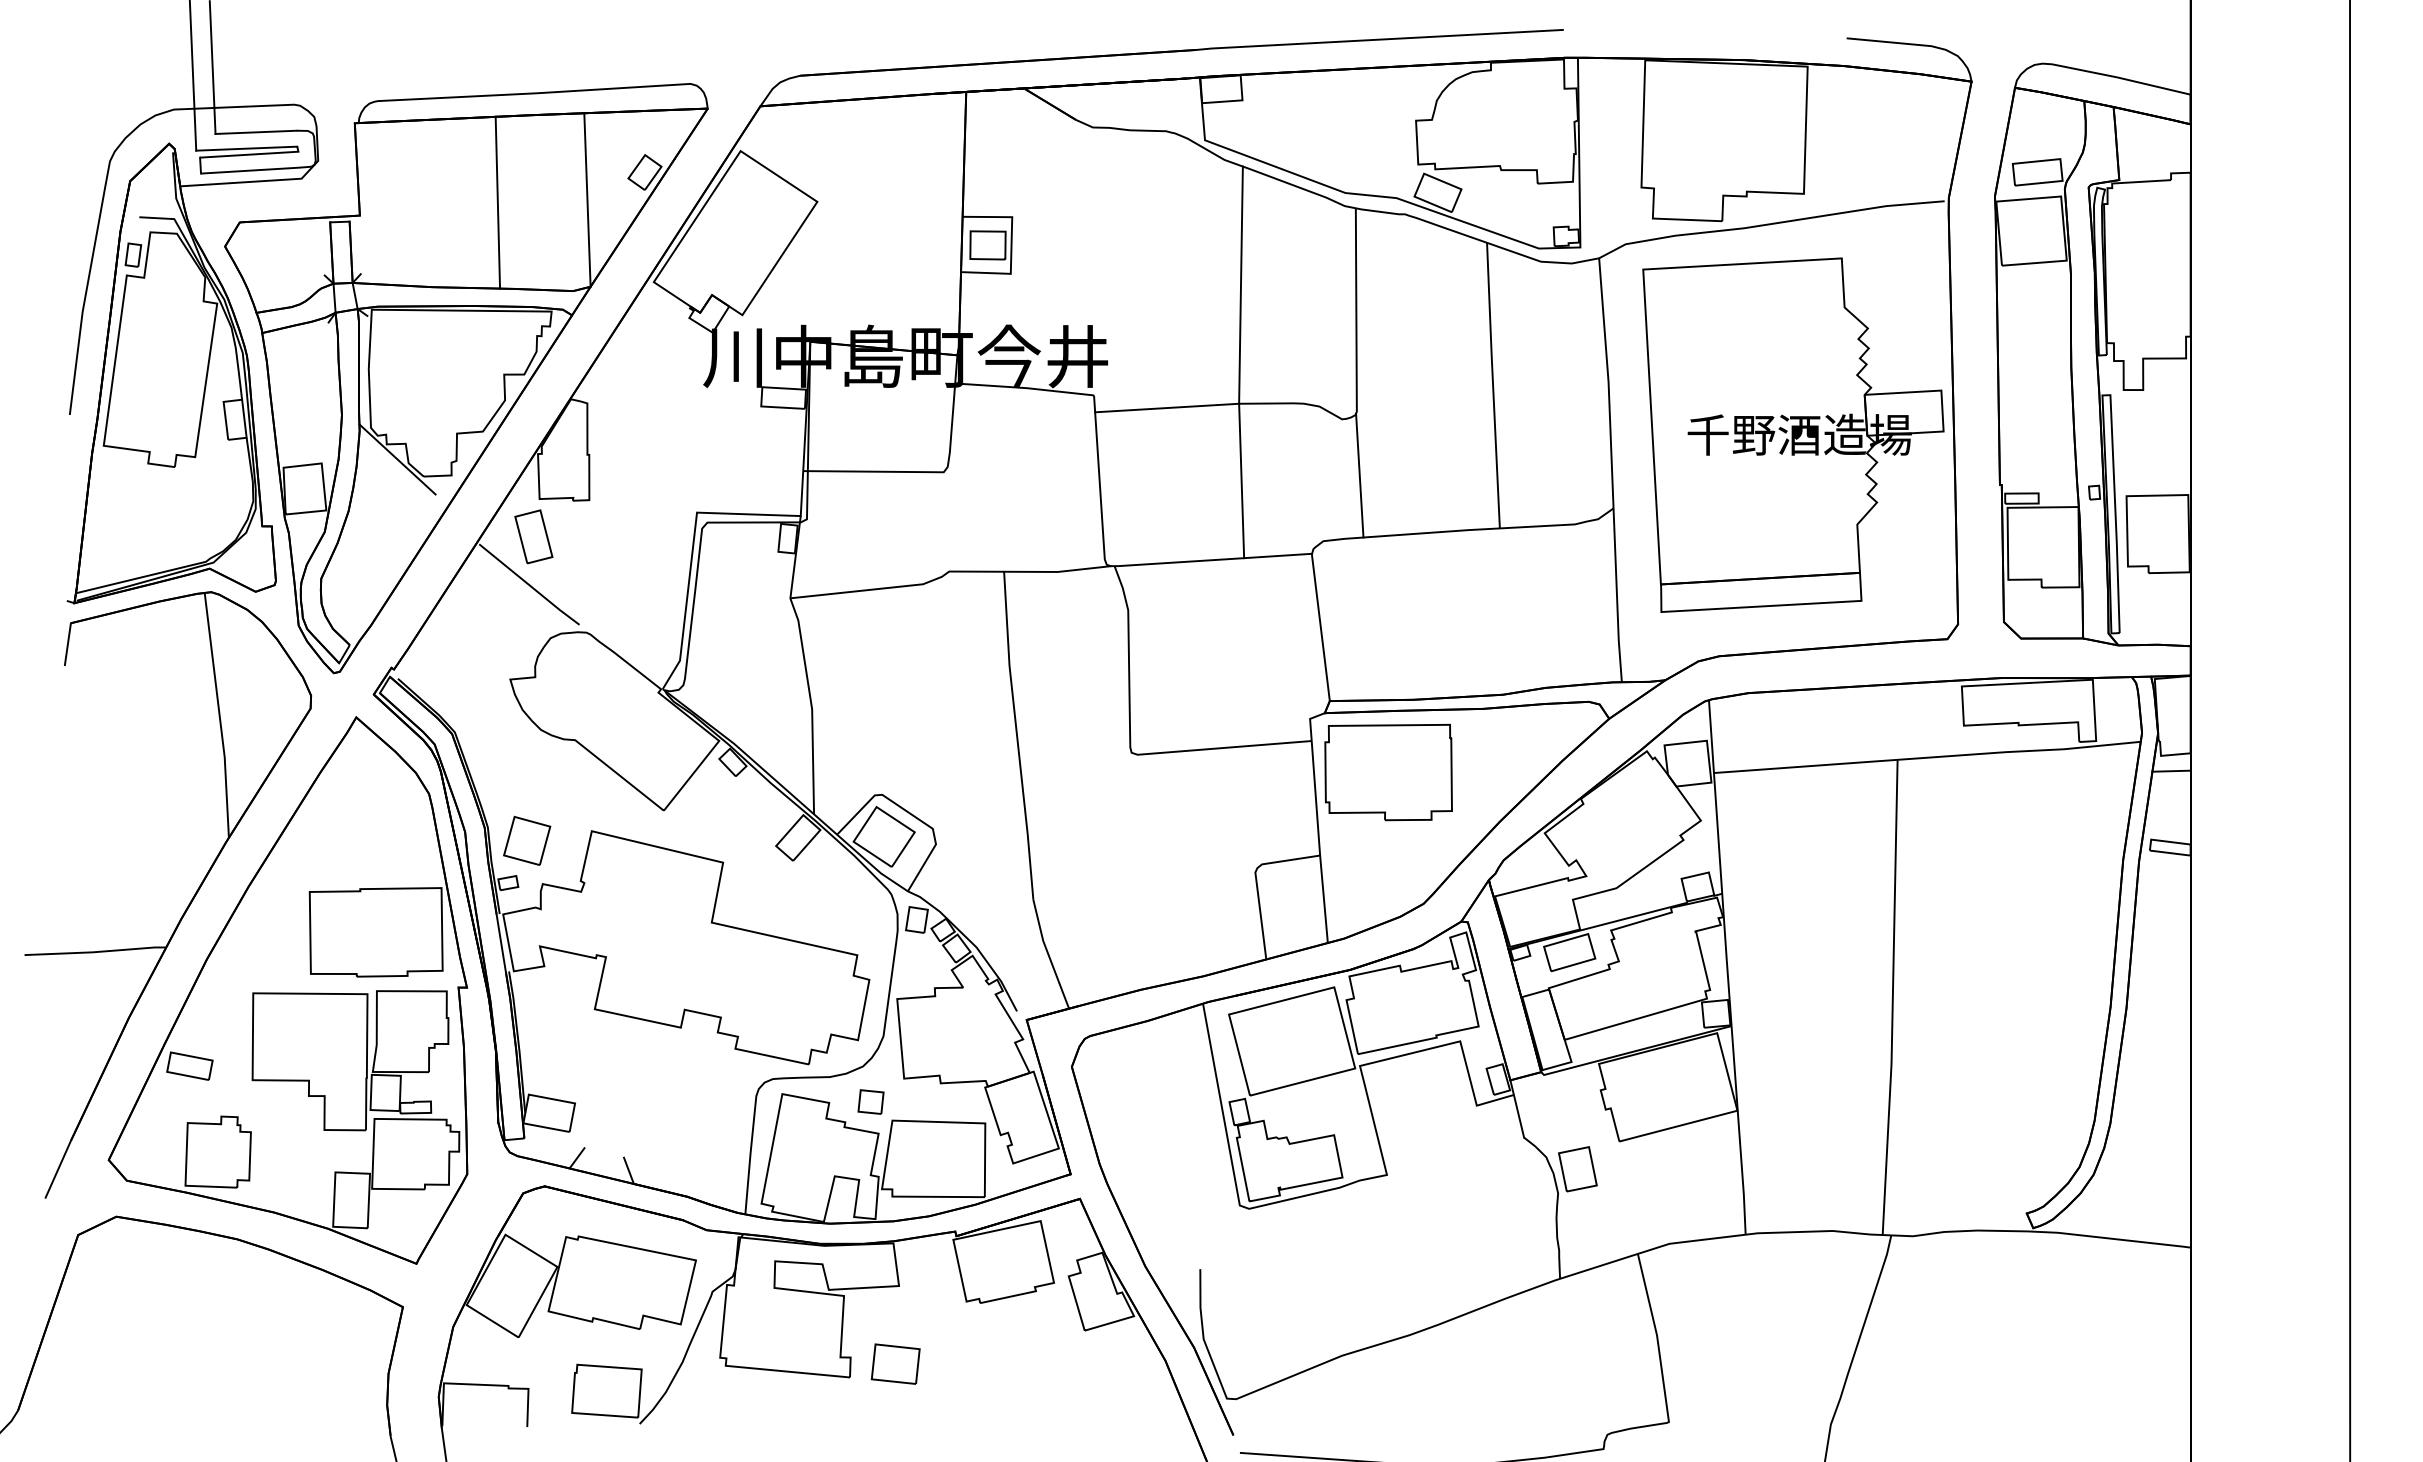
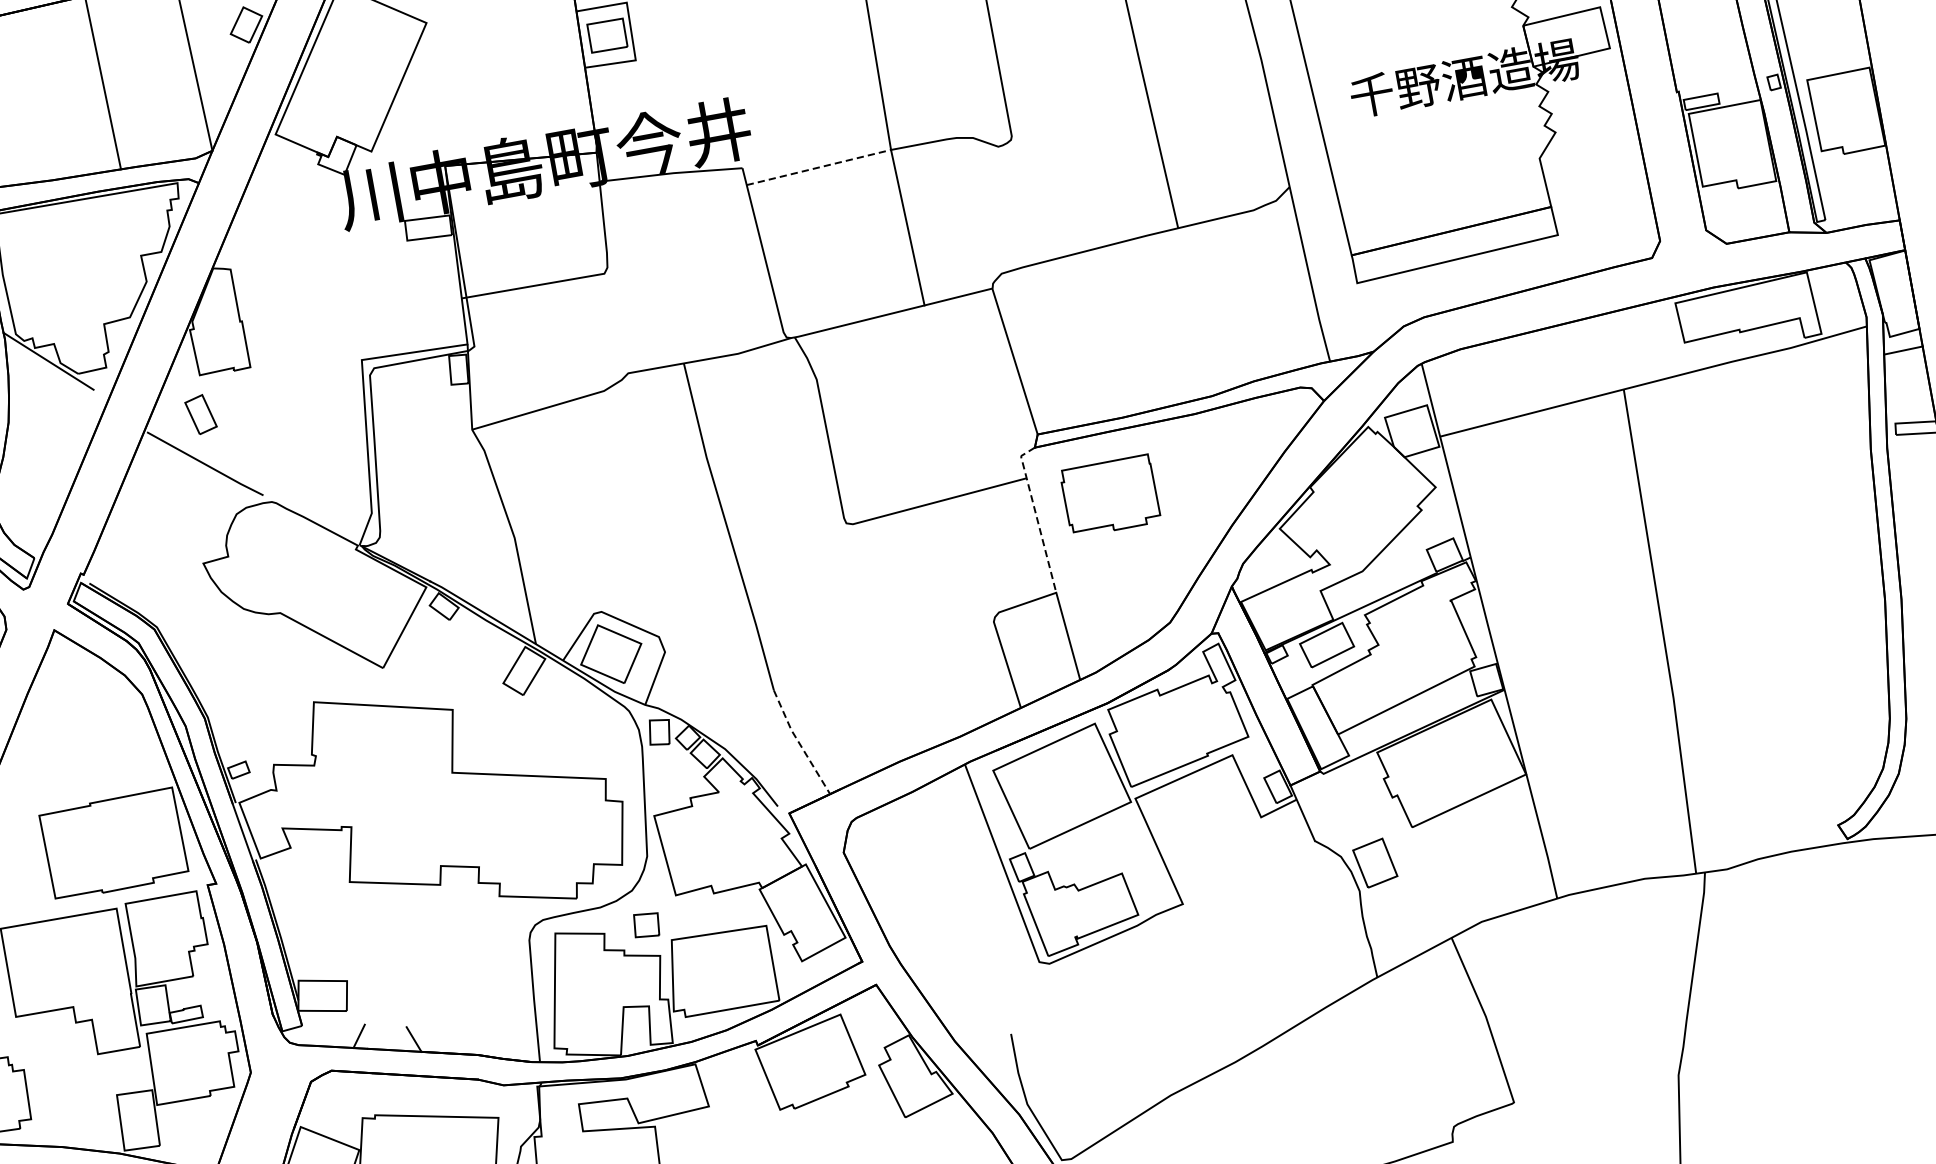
line: (1167, 408) -> (819, 167), solid -> dashed
line: (1359, 475) -> (1026, 200), removed
part: (533, 536) -> (200, 414), size x0.7
part: (1388, 772) -> (1110, 496), size x0.7
line: (1314, 779) -> (1036, 516), solid -> dashed
part: (527, 840) -> (250, 723), removed
line: (1048, 954) -> (799, 743), solid -> dashed

